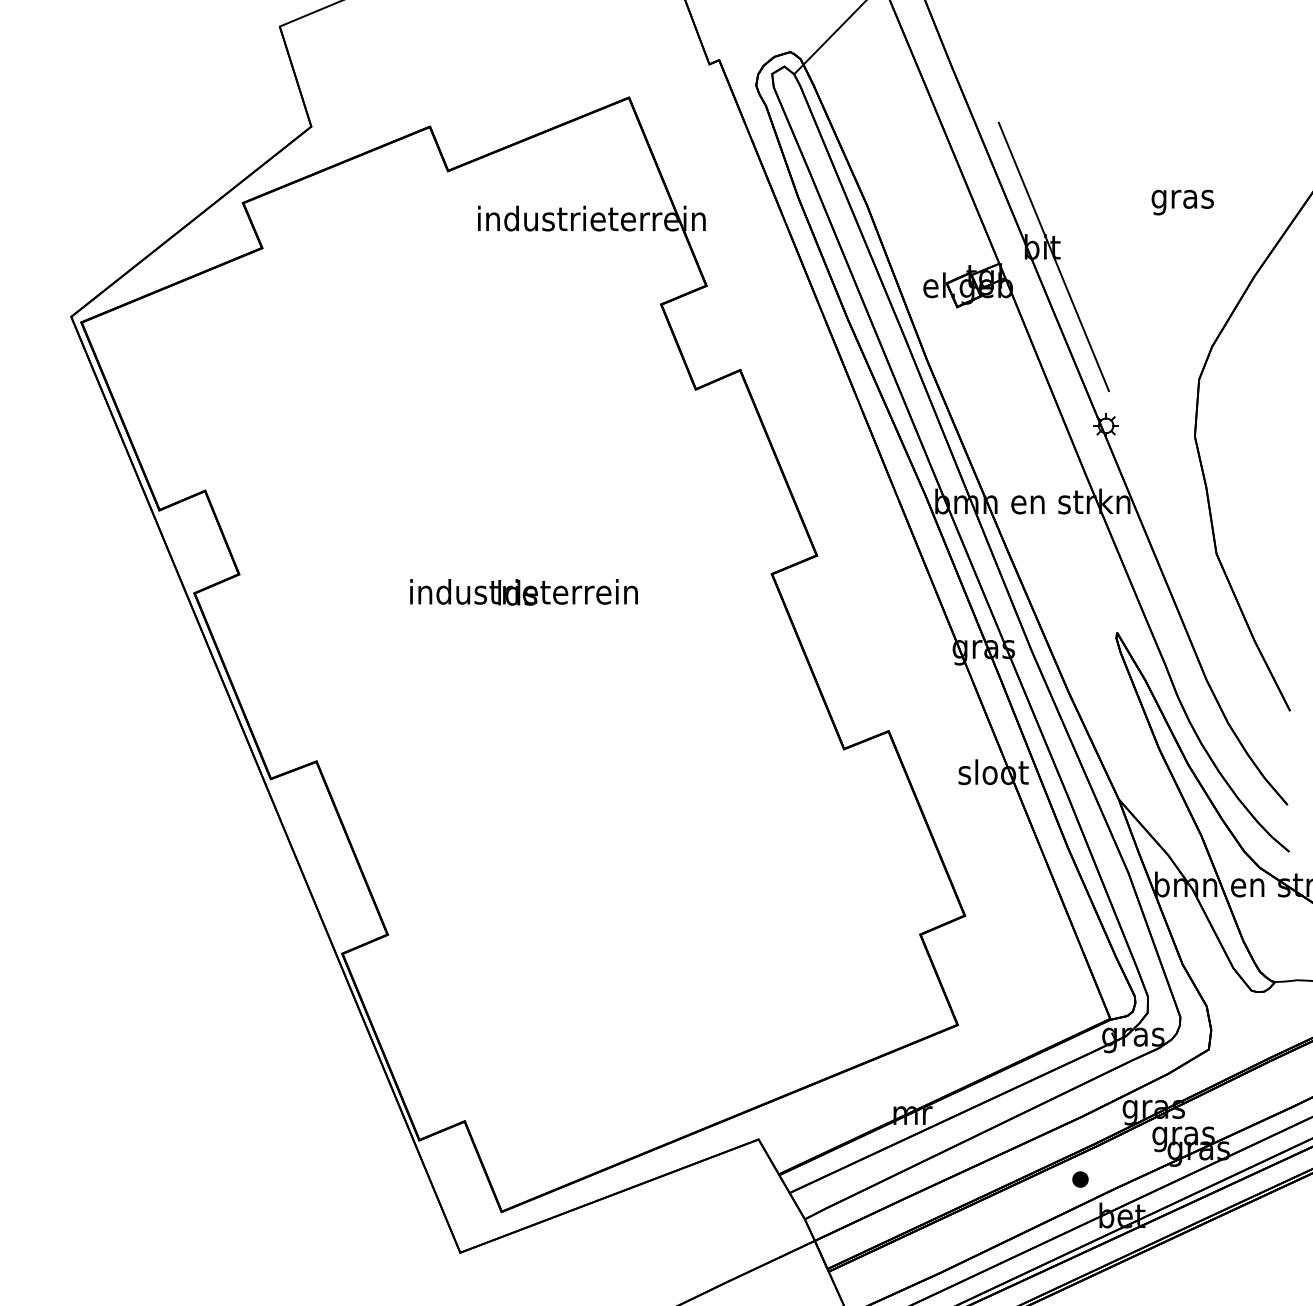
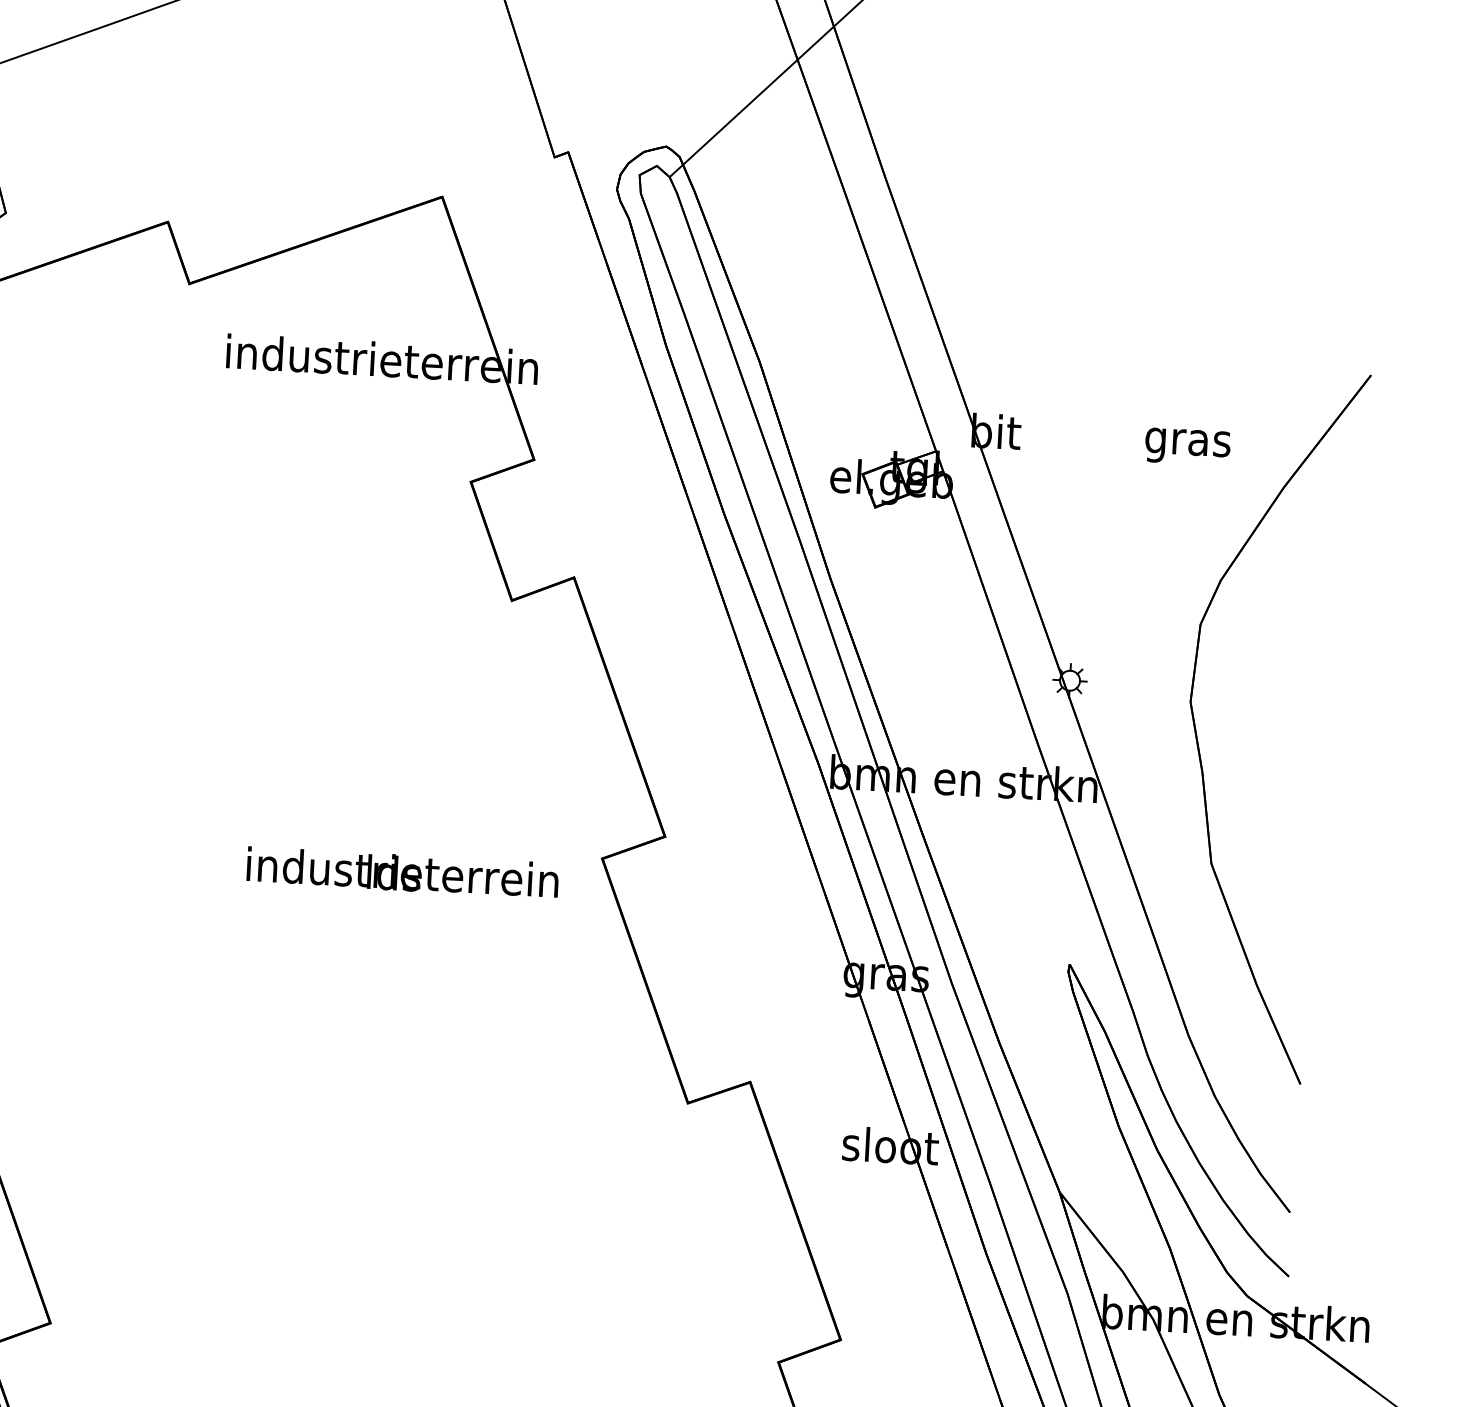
text: (1182, 202) -> (1187, 446), moved
line: (1053, 256) -> (1010, 445), removed
text: (523, 592) -> (402, 873), moved

